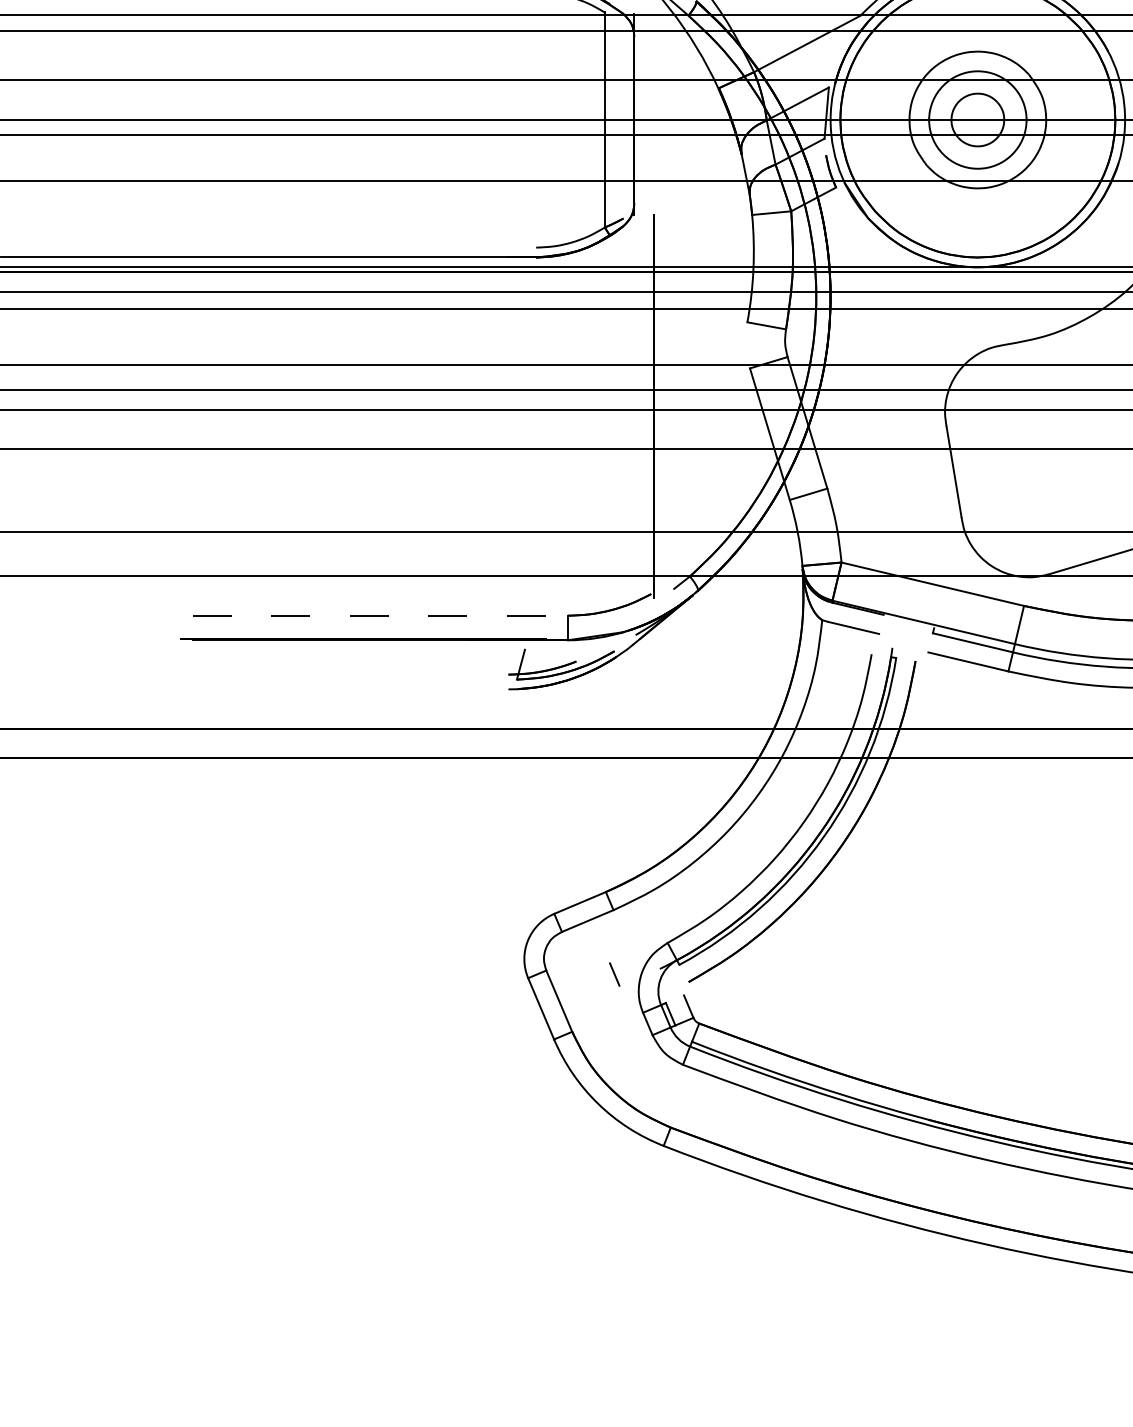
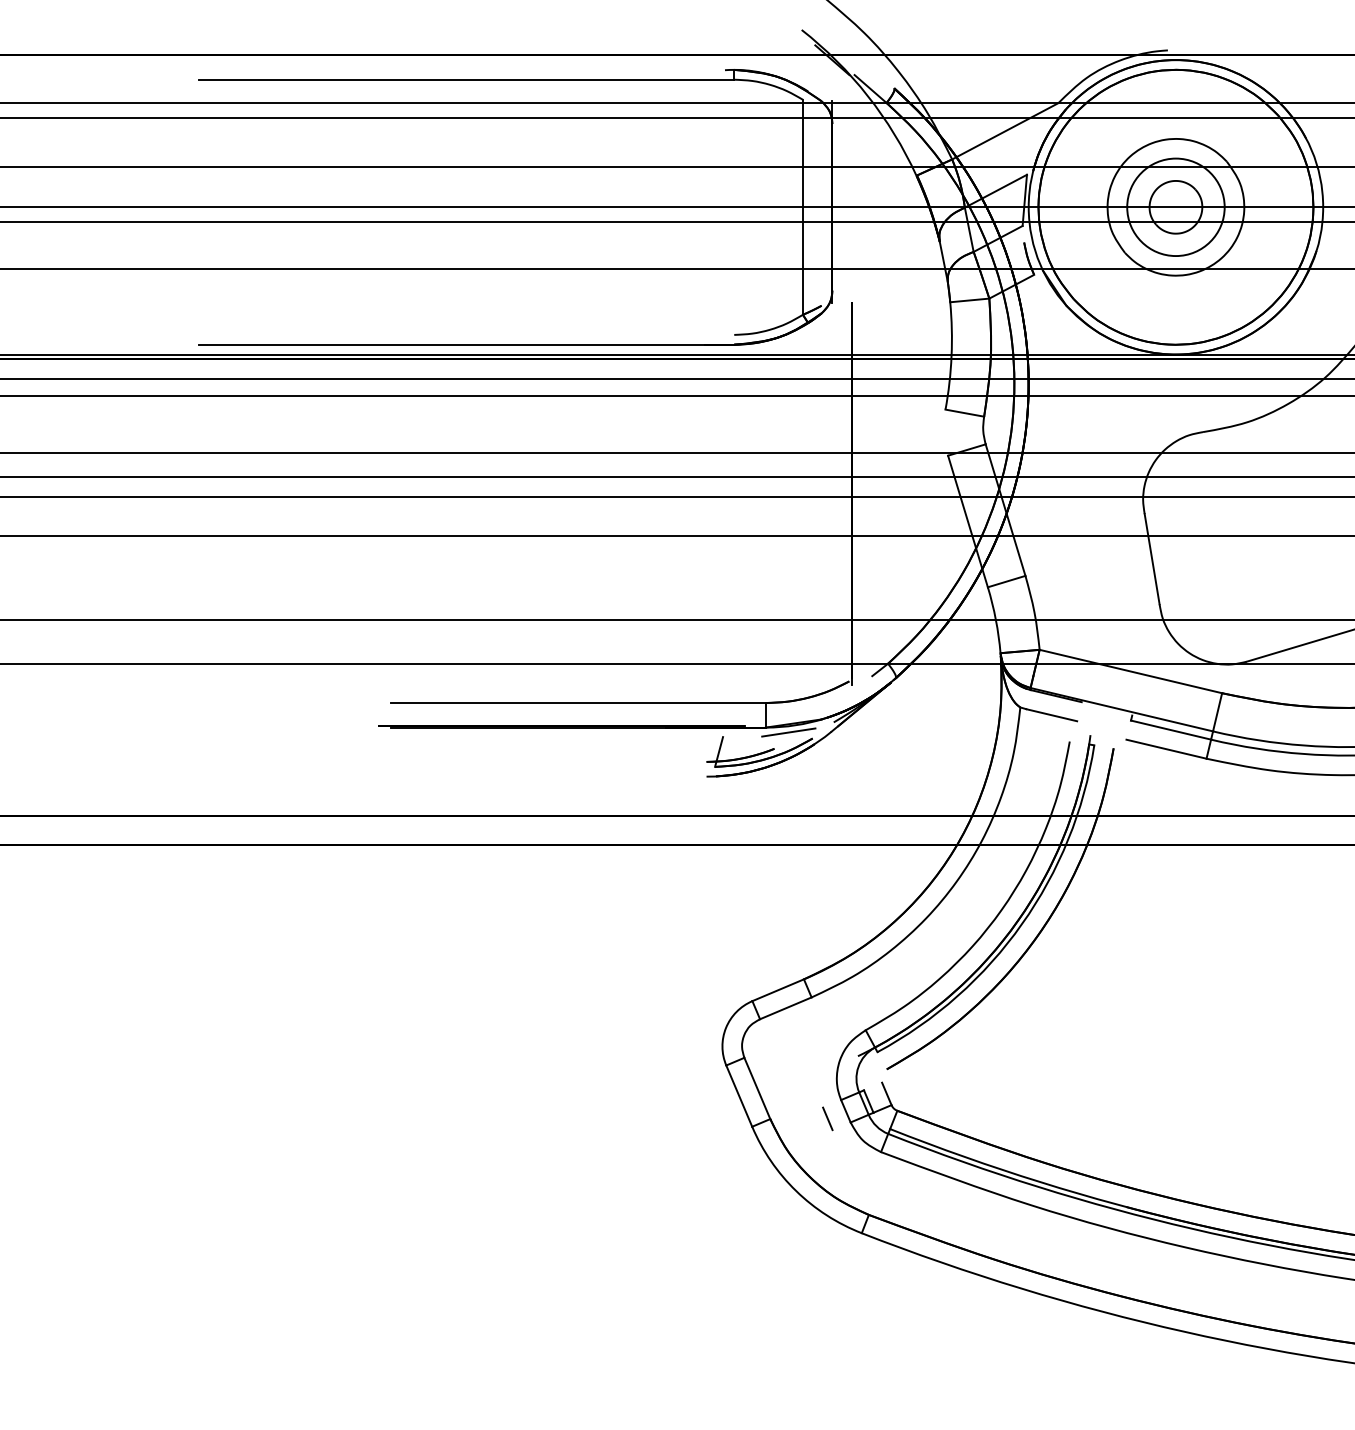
line: (380, 616) -> (578, 703), dashed -> solid
line: (590, 645) -> (788, 732), added
line: (614, 974) -> (827, 1118), moved

